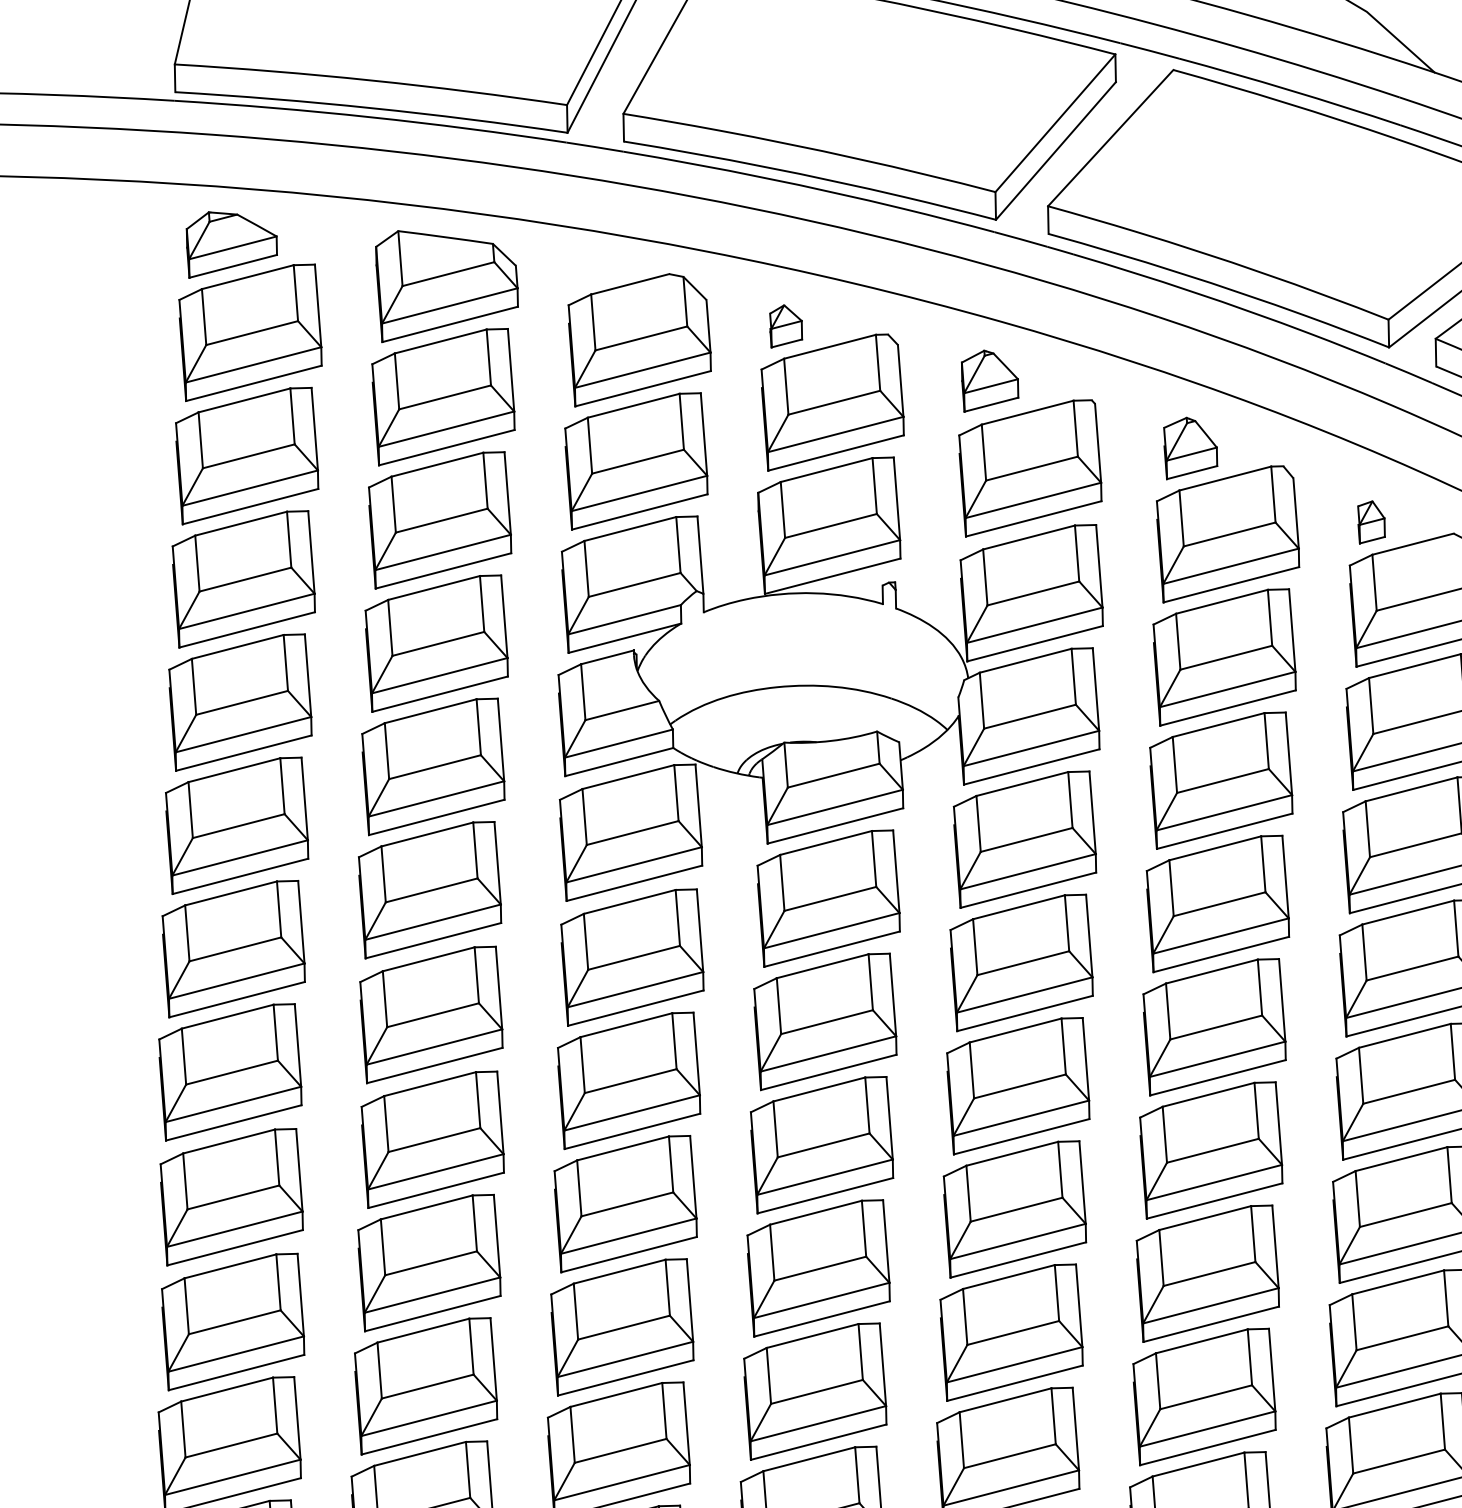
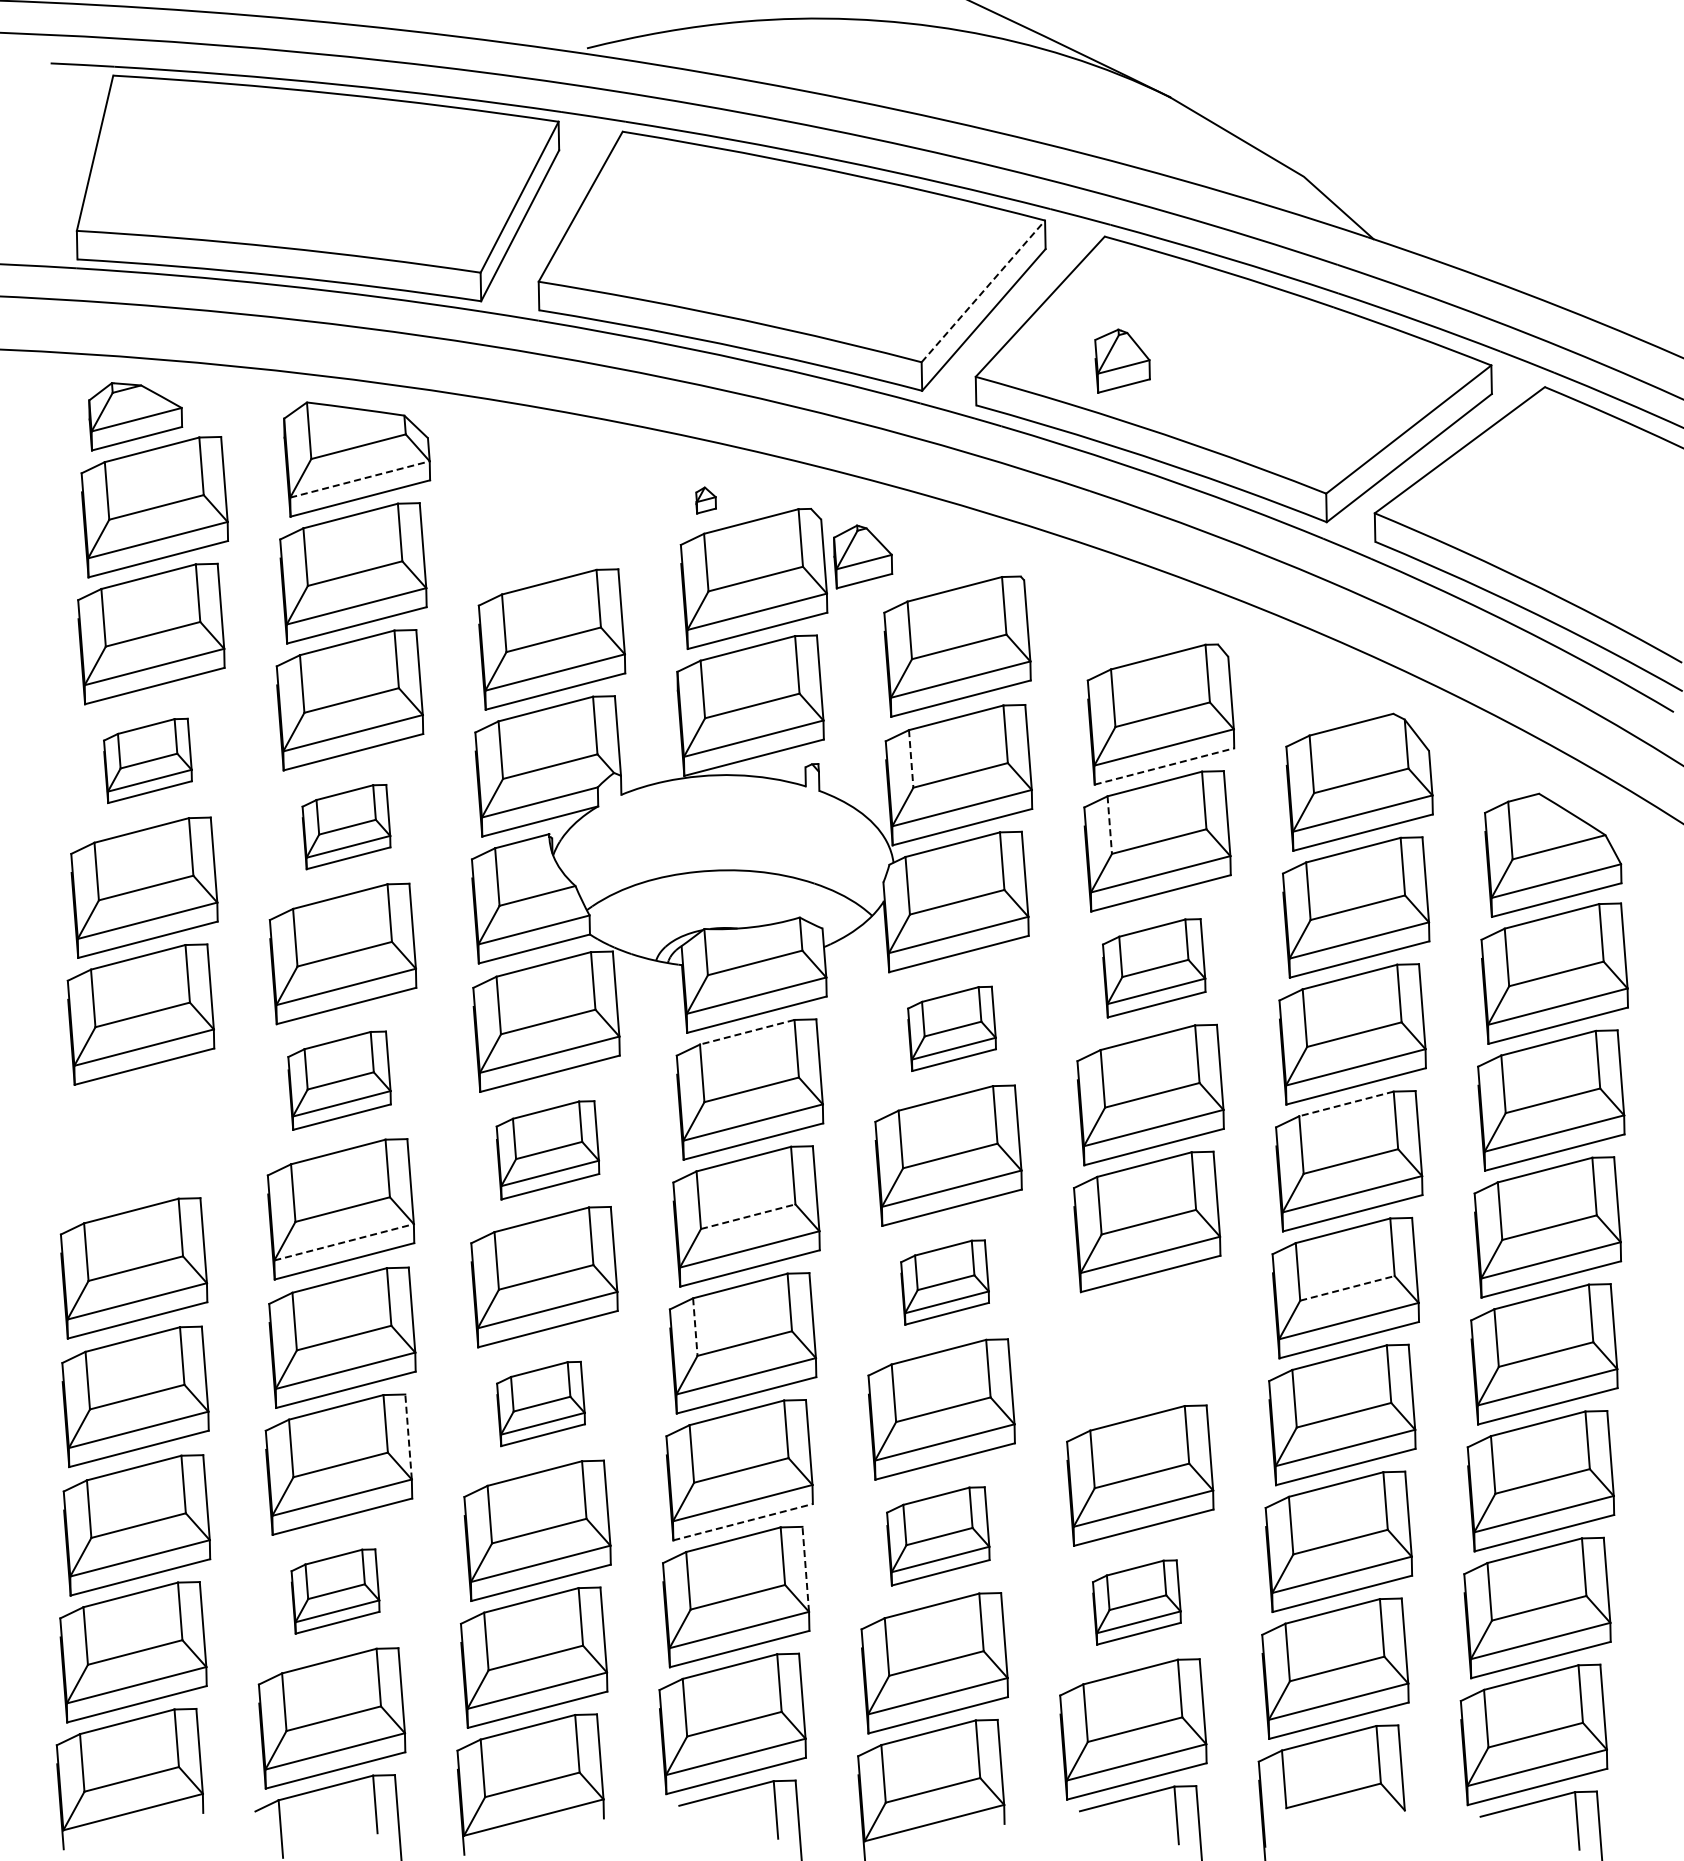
line: (1055, 123) -> (983, 291), solid -> dashed
line: (450, 305) -> (360, 479), solid -> dashed
part: (785, 326) -> (705, 500), size x0.6
part: (639, 339) -> (555, 514), removed
part: (990, 380) -> (863, 556), moved
part: (1190, 447) -> (1122, 360), moved
part: (1371, 521) -> (1308, 701), removed
line: (985, 577) -> (911, 758), solid -> dashed
part: (243, 578) -> (147, 760), size x0.6
line: (1231, 584) -> (1164, 766), solid -> dashed
line: (1177, 642) -> (1109, 825), solid -> dashed
part: (436, 643) -> (346, 826), size x0.6
part: (1221, 781) -> (1154, 968), size x0.7
part: (1024, 839) -> (951, 1028), size x0.6
line: (826, 843) -> (747, 1032), solid -> dashed
part: (429, 889) -> (339, 1080), size x0.7
line: (1408, 912) -> (1346, 1103), solid -> dashed
part: (233, 949) -> (137, 1141), removed
part: (632, 957) -> (547, 1150), size x0.7
line: (827, 1021) -> (748, 1216), solid -> dashed
line: (434, 1047) -> (344, 1242), solid -> dashed
part: (1017, 1086) -> (944, 1282), size x0.6
line: (1409, 1091) -> (1347, 1288), solid -> dashed
line: (775, 1129) -> (695, 1327), solid -> dashed
part: (1211, 1150) -> (1143, 1348), removed
part: (625, 1203) -> (540, 1403), size x0.6
line: (496, 1236) -> (408, 1437), solid -> dashed
line: (822, 1319) -> (743, 1522), solid -> dashed
part: (1011, 1332) -> (938, 1536), size x0.7
line: (882, 1364) -> (805, 1569), solid -> dashed
part: (426, 1386) -> (335, 1591), size x0.6
part: (1204, 1396) -> (1136, 1602), size x0.6

